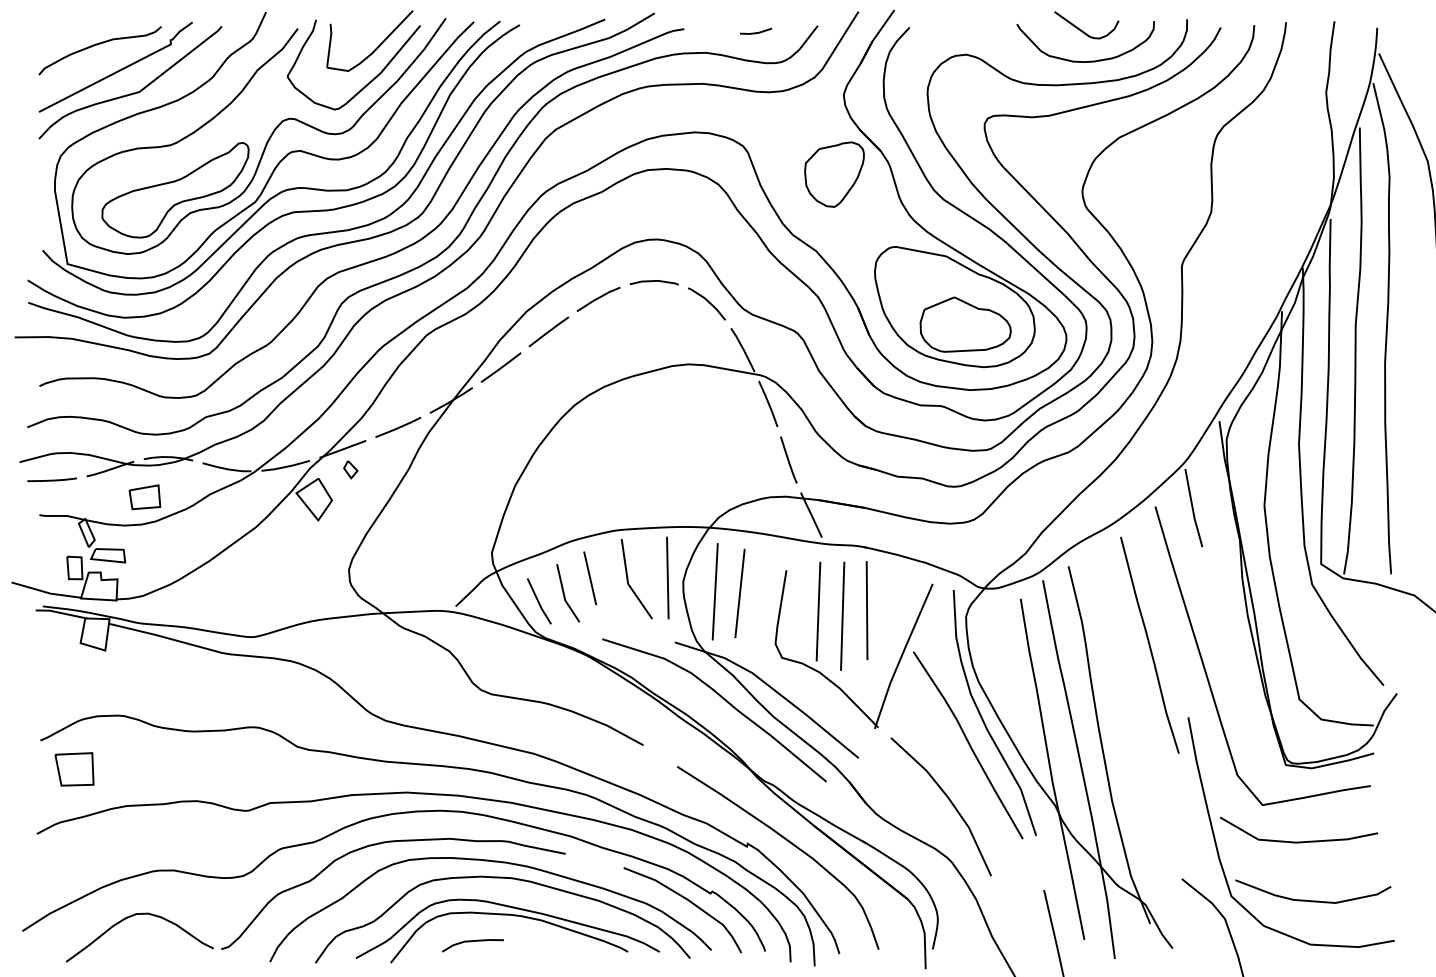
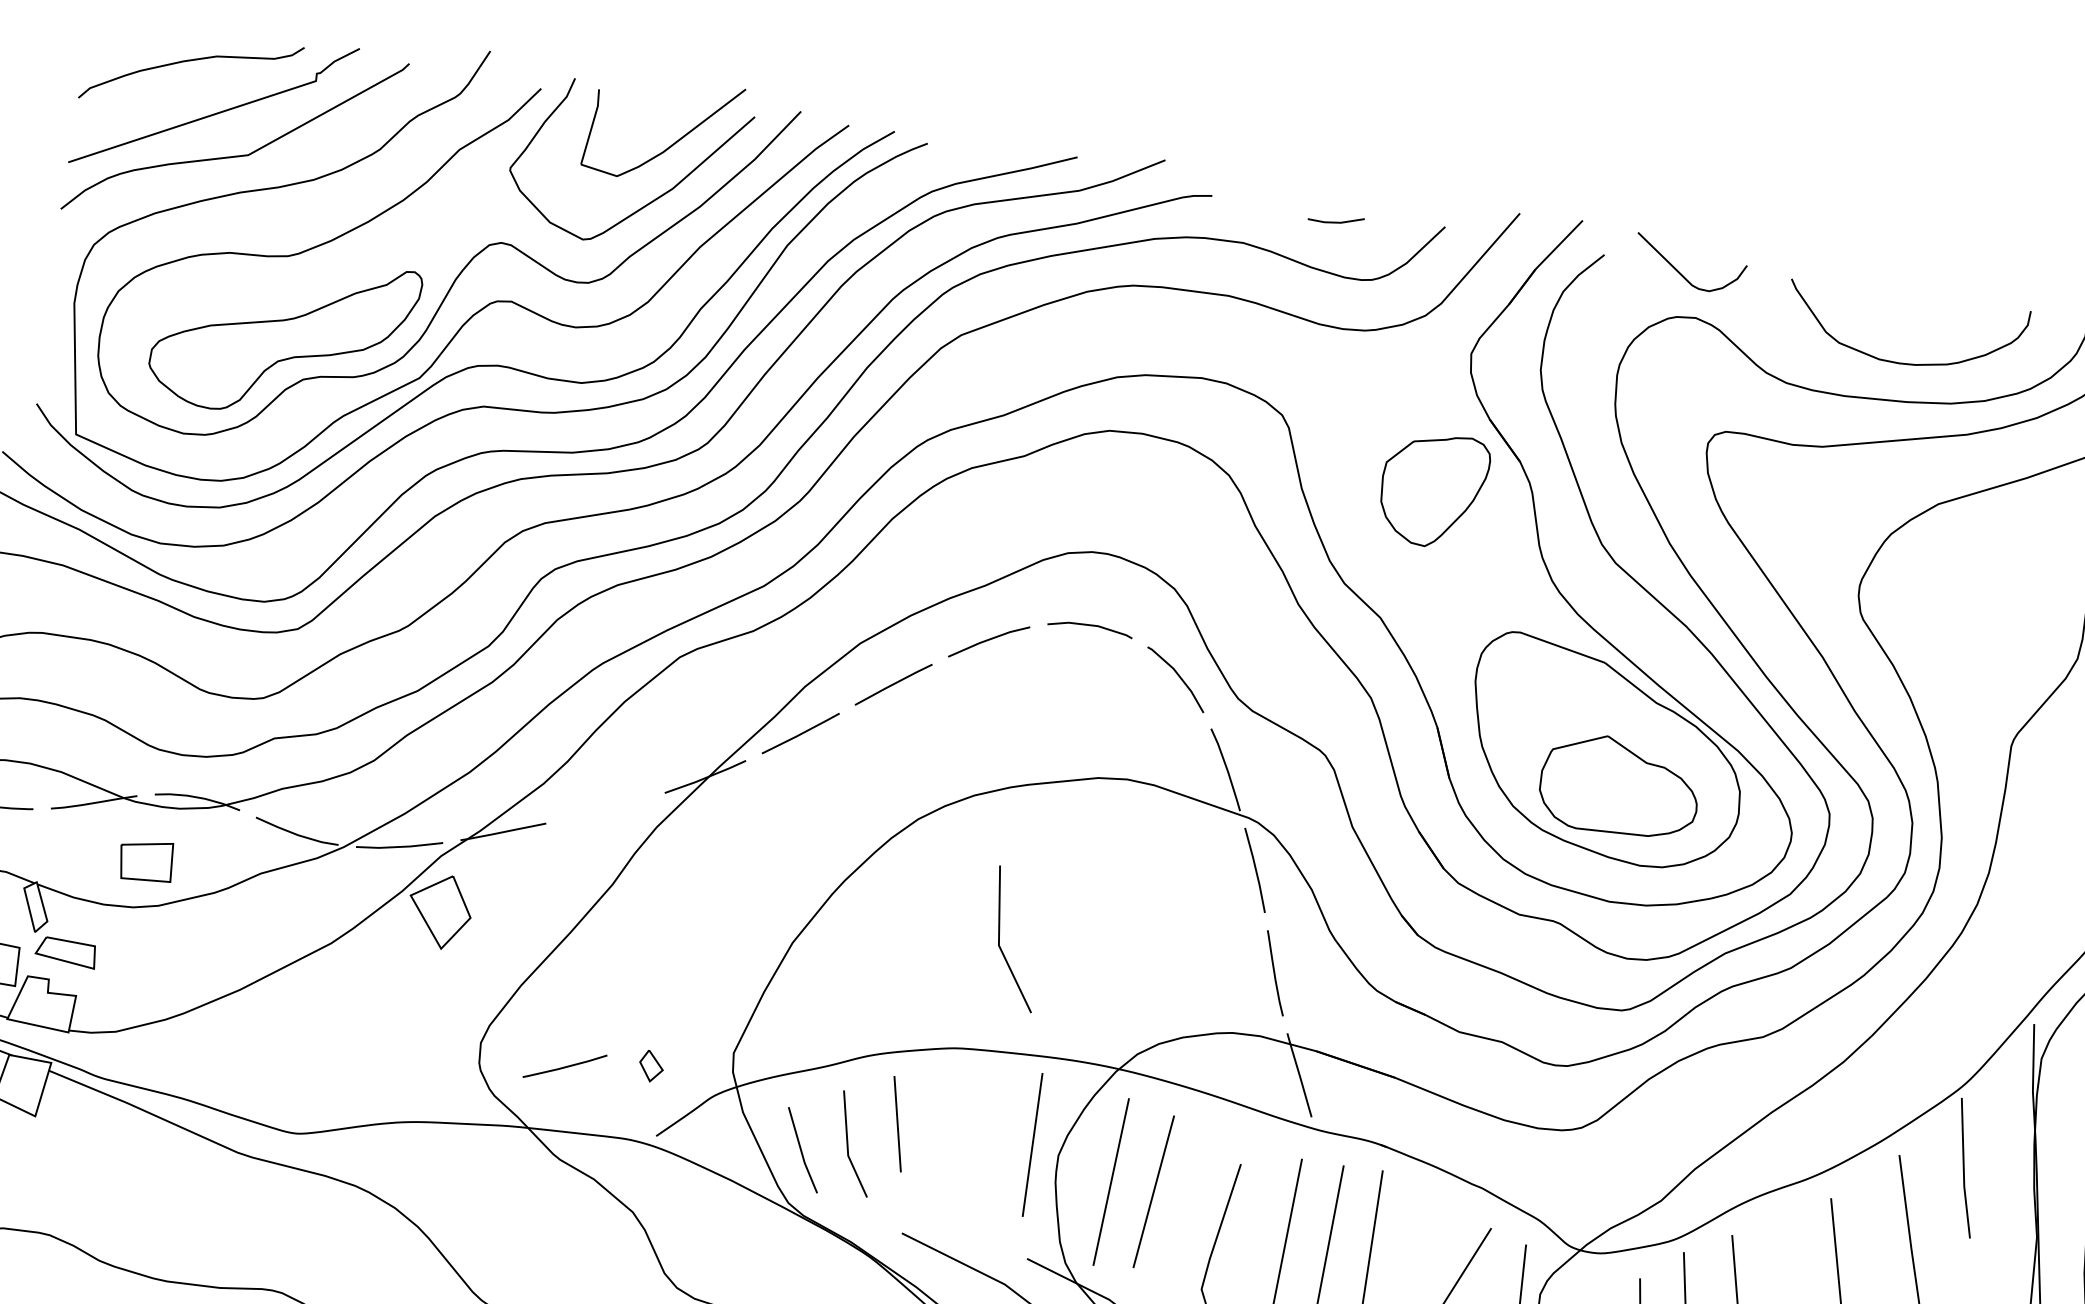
curve: (1084, 31) -> (1684, 274), moved
line: (399, 426) -> (567, 1065), moved
part: (350, 469) -> (650, 1065), moved
line: (628, 579) -> (1000, 937), moved

